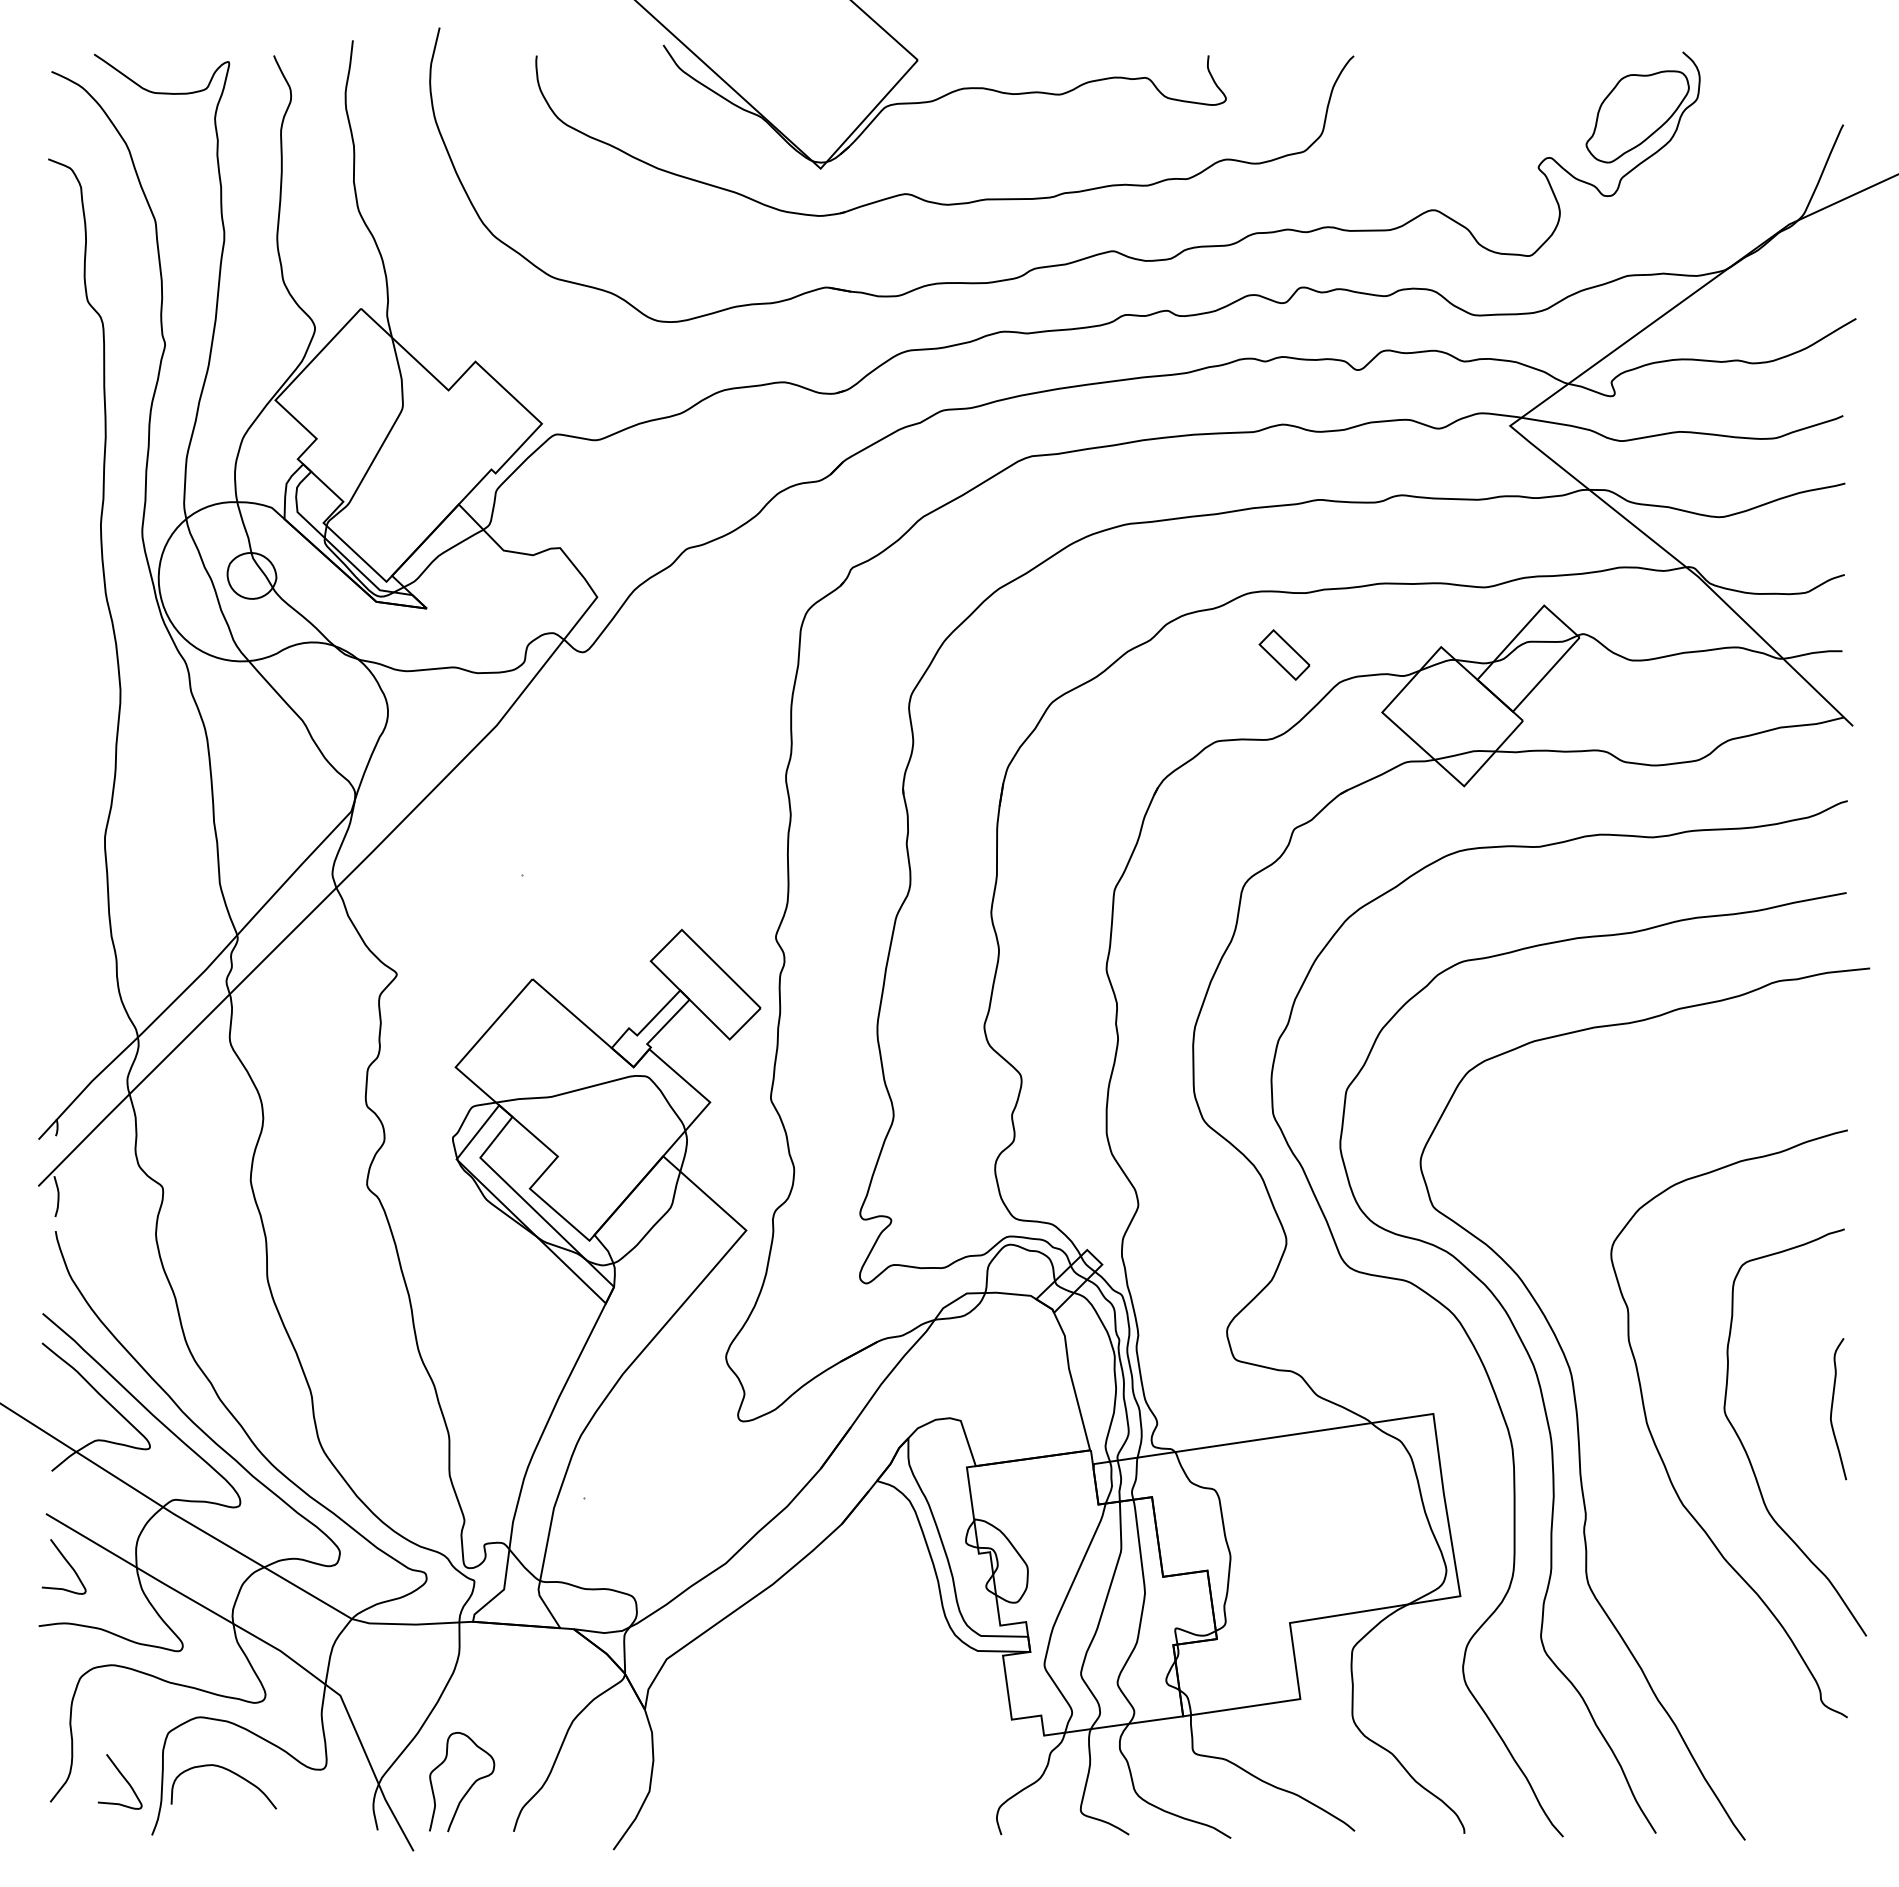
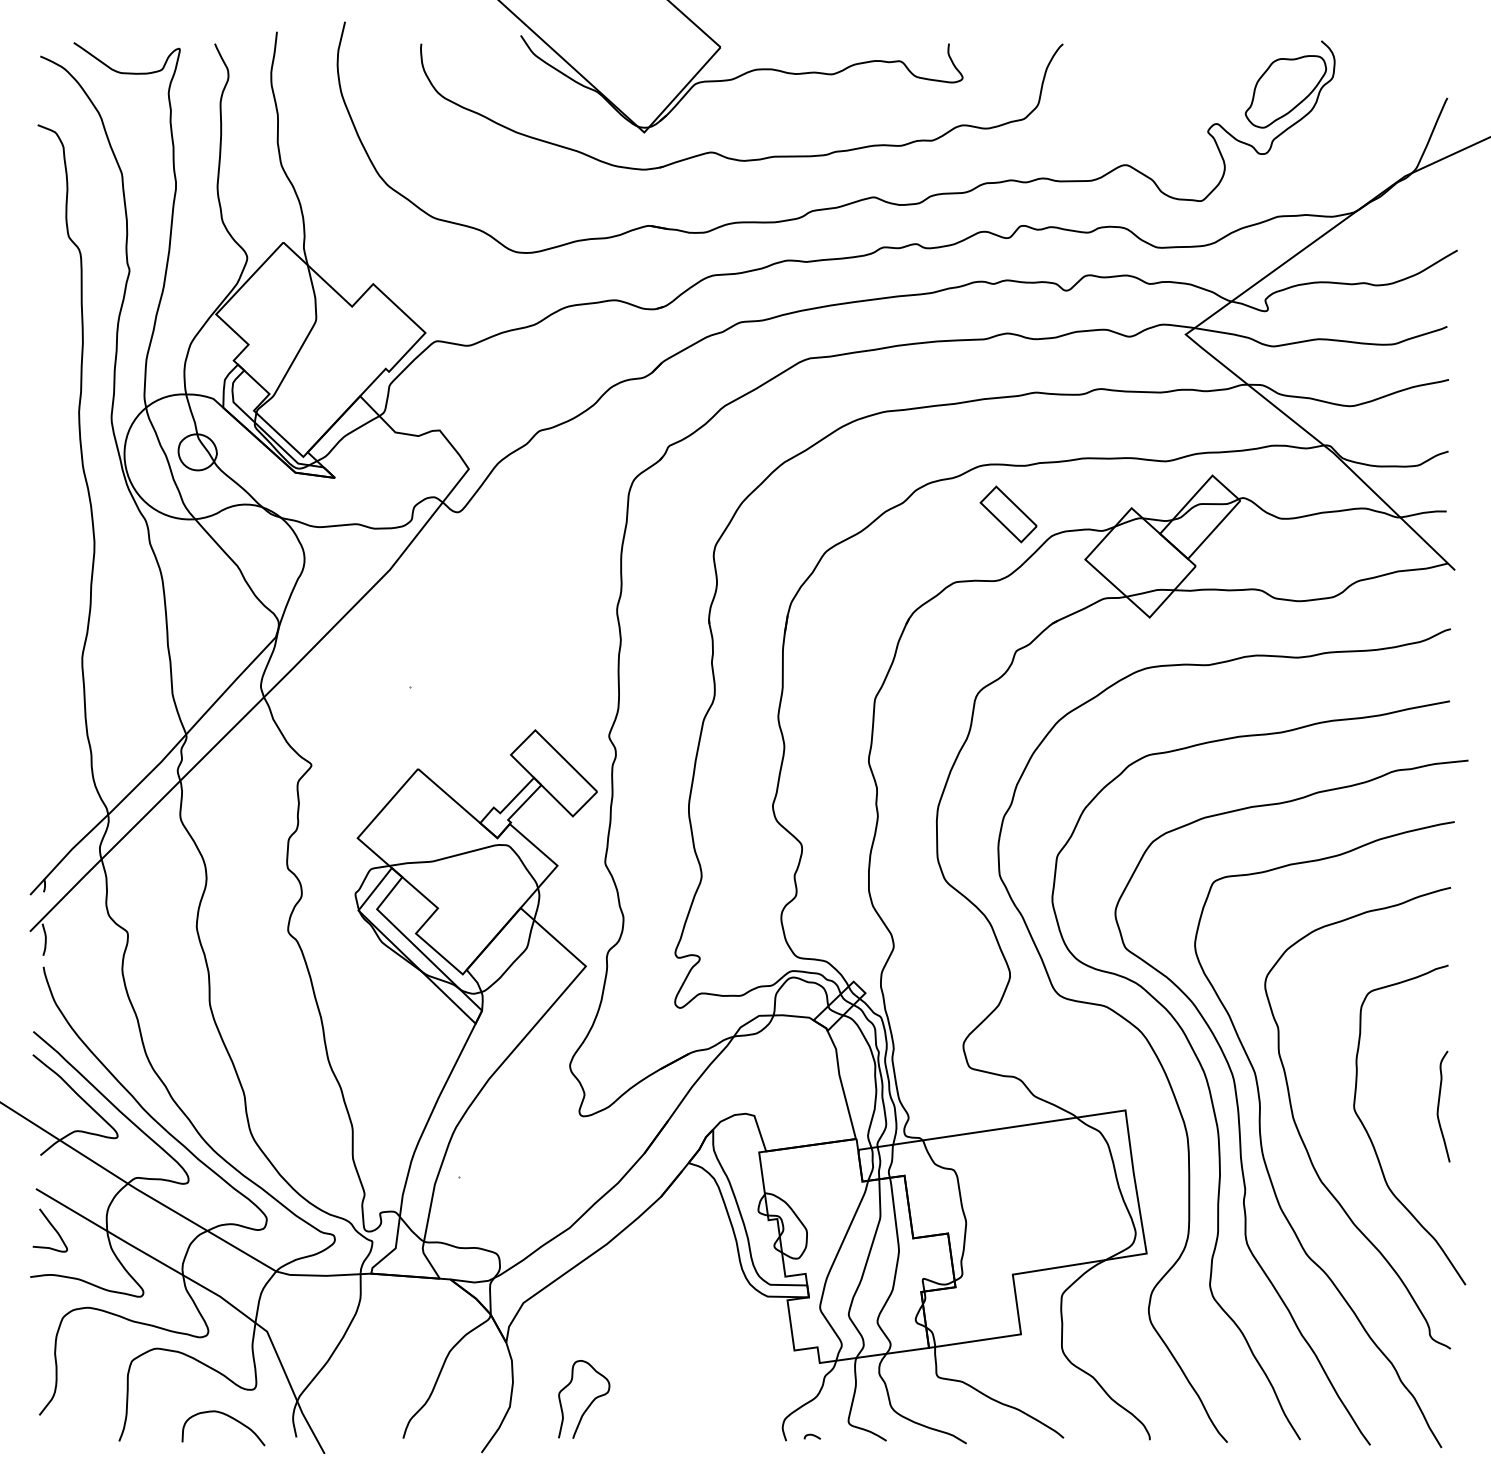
part: (1284, 654) -> (1008, 514), size x1.43
curve: (1606, 1447) -> (1261, 1136), added
curve: (230, 1772) -> (228, 1417), moved
curve: (122, 1777) -> (96, 1395), removed
curve: (468, 1788) -> (589, 1404), moved
curve: (1034, 1828) -> (812, 1435), added

